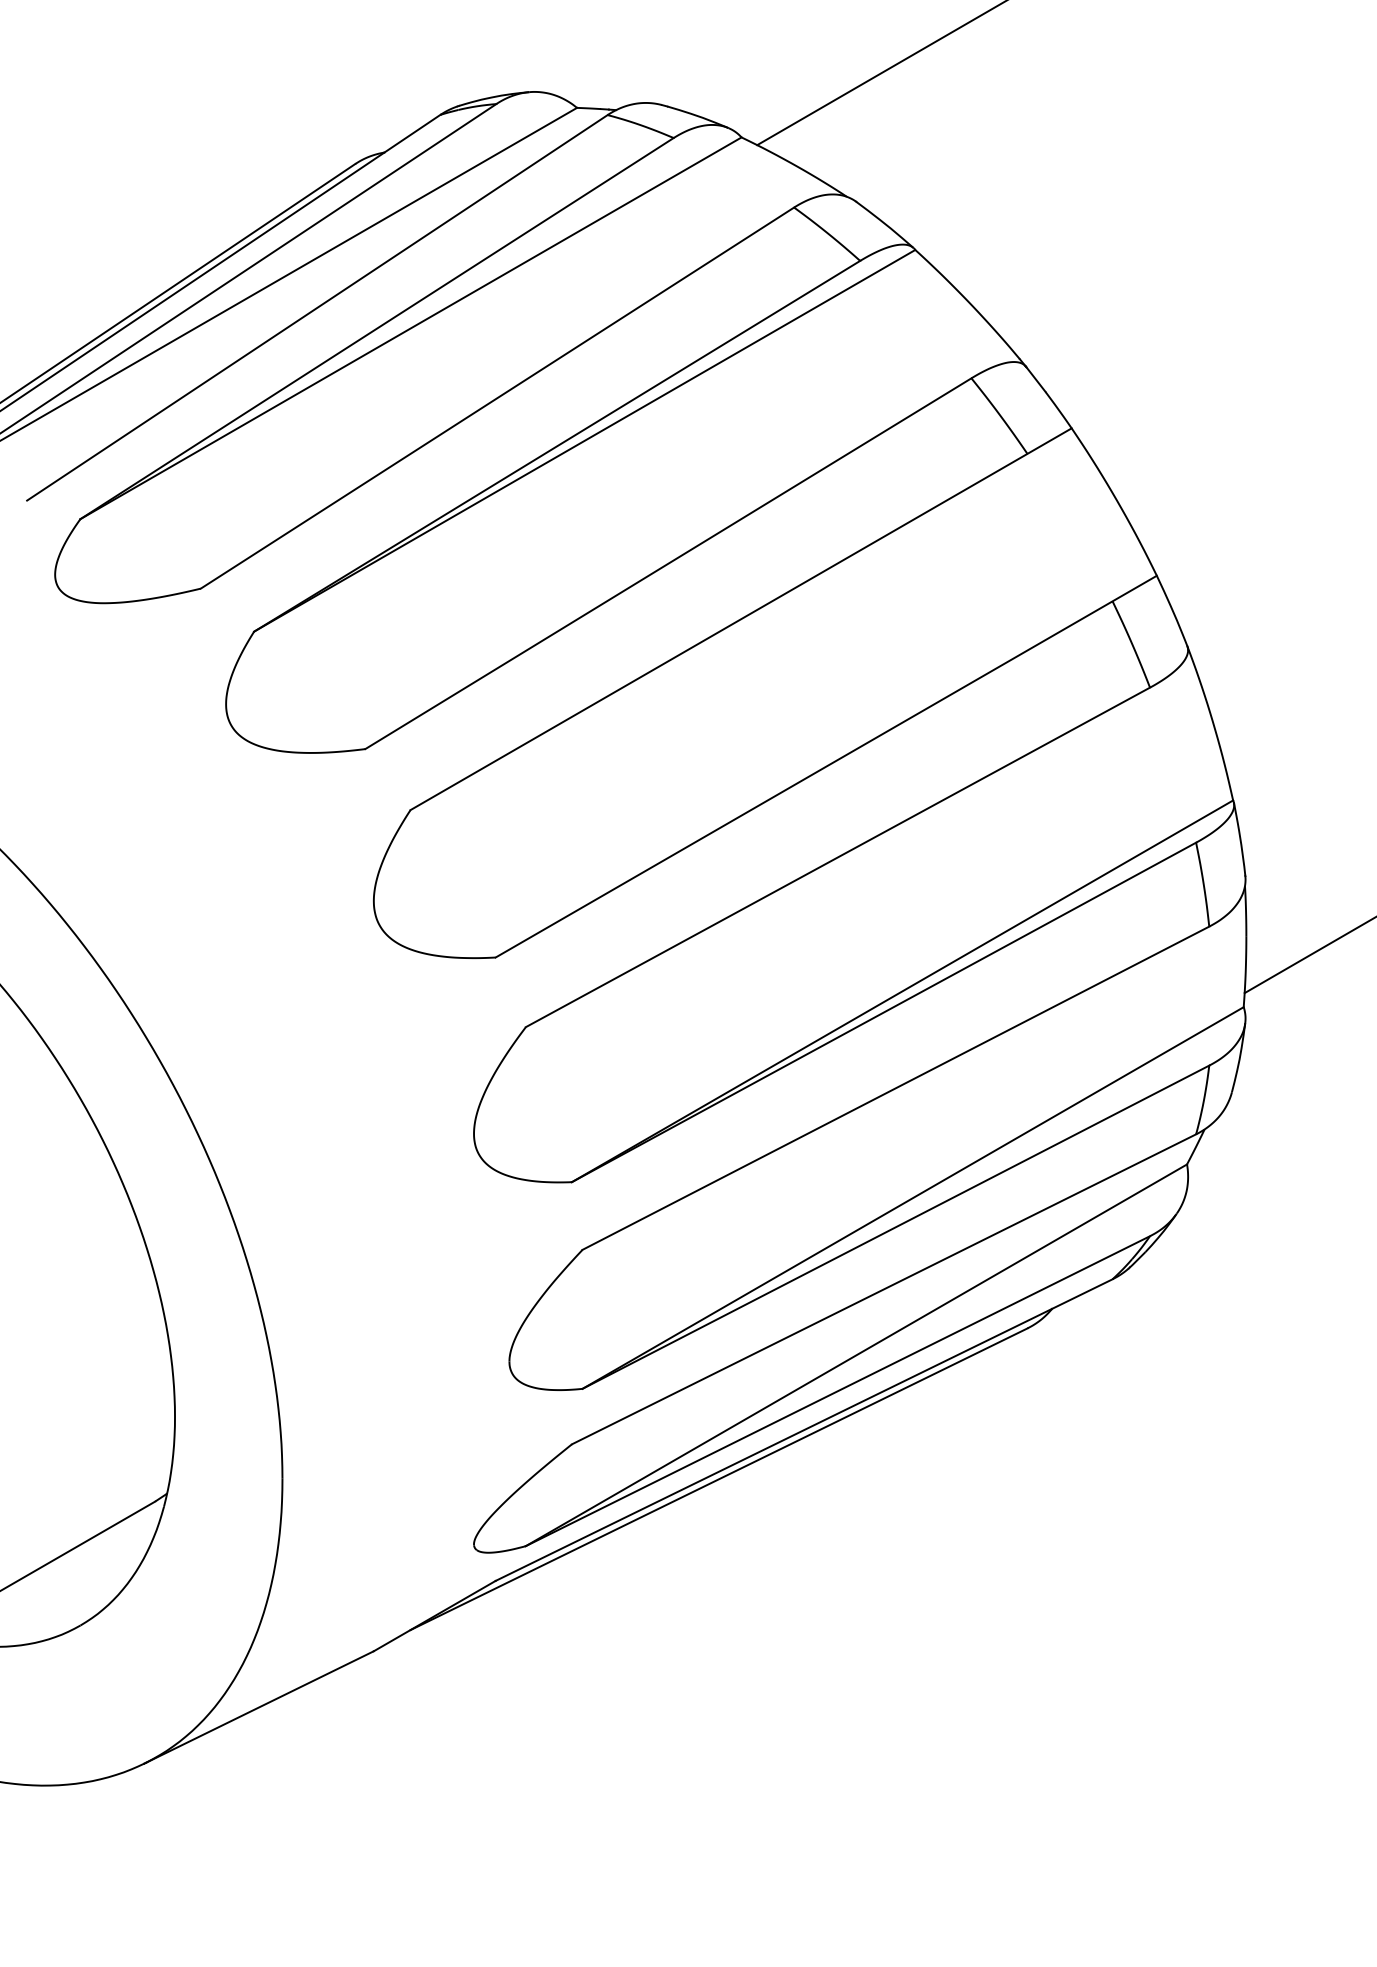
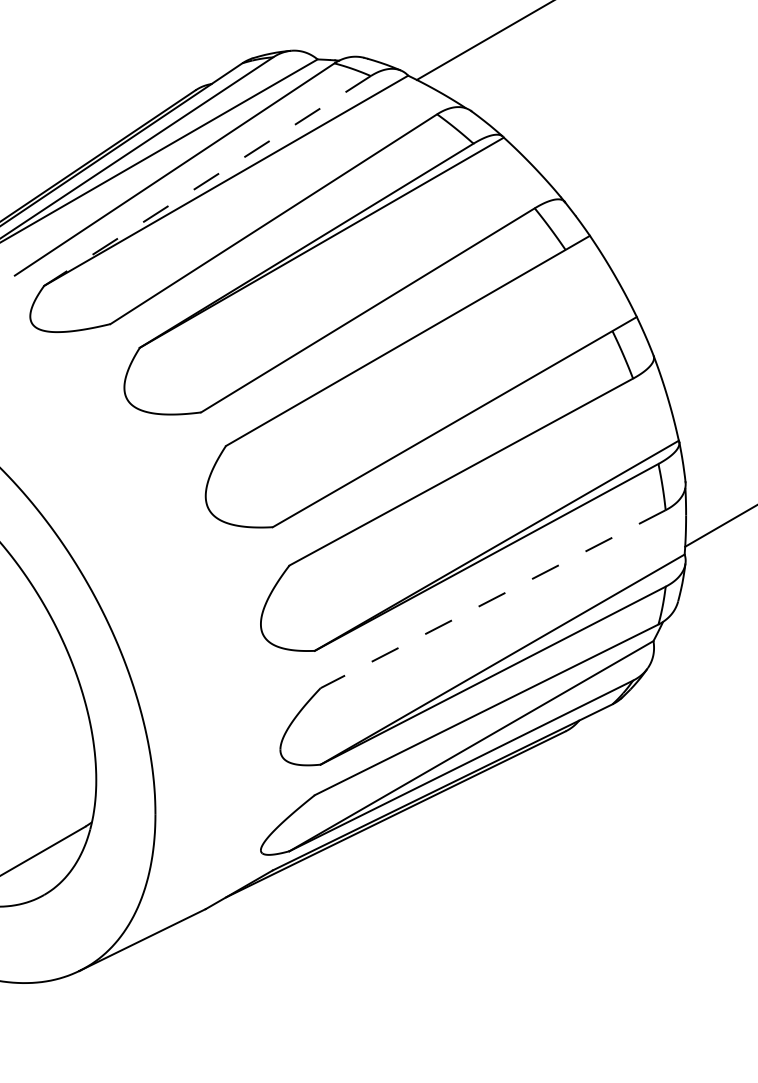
line: (376, 329) -> (207, 181), solid -> dashed
line: (894, 1088) -> (492, 599), solid -> dashed

